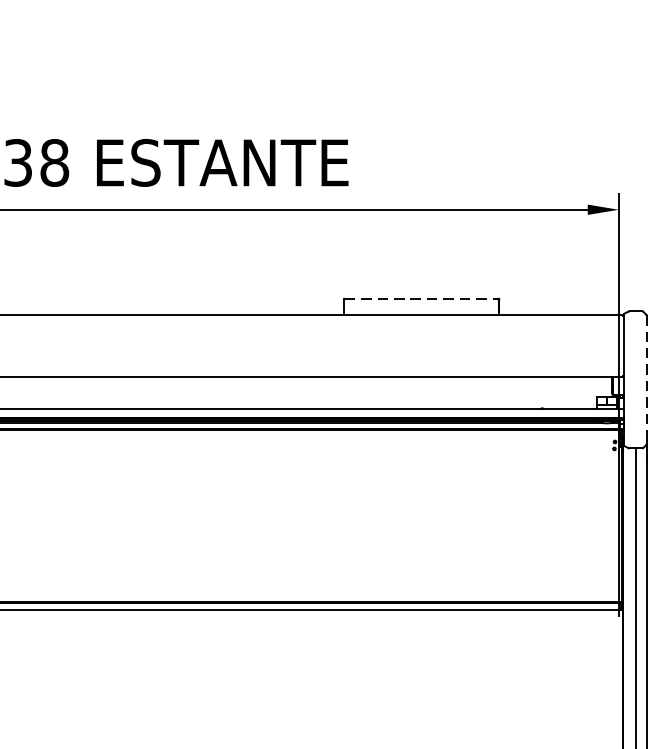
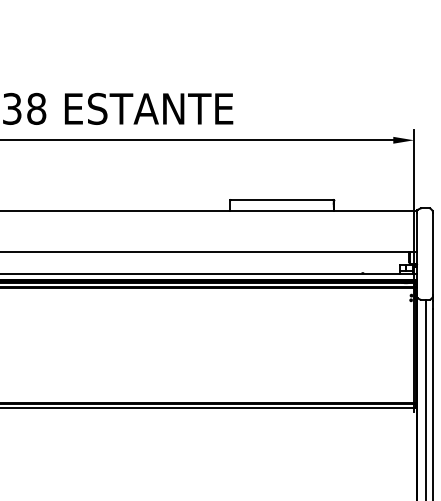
line: (422, 298) -> (282, 199), dashed -> solid
line: (646, 380) -> (432, 254), dashed -> solid

